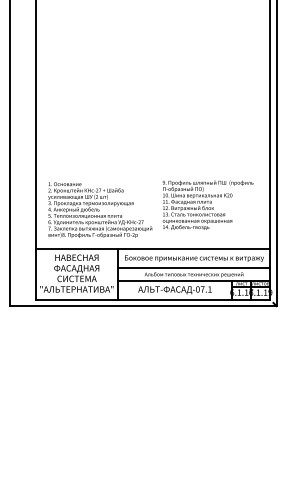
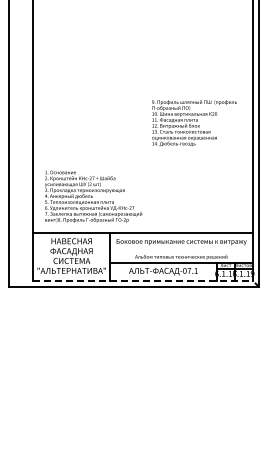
text: (208, 205) -> (194, 123), moved
line: (194, 267) -> (181, 250), removed
line: (152, 299) -> (142, 280), solid -> dashed

